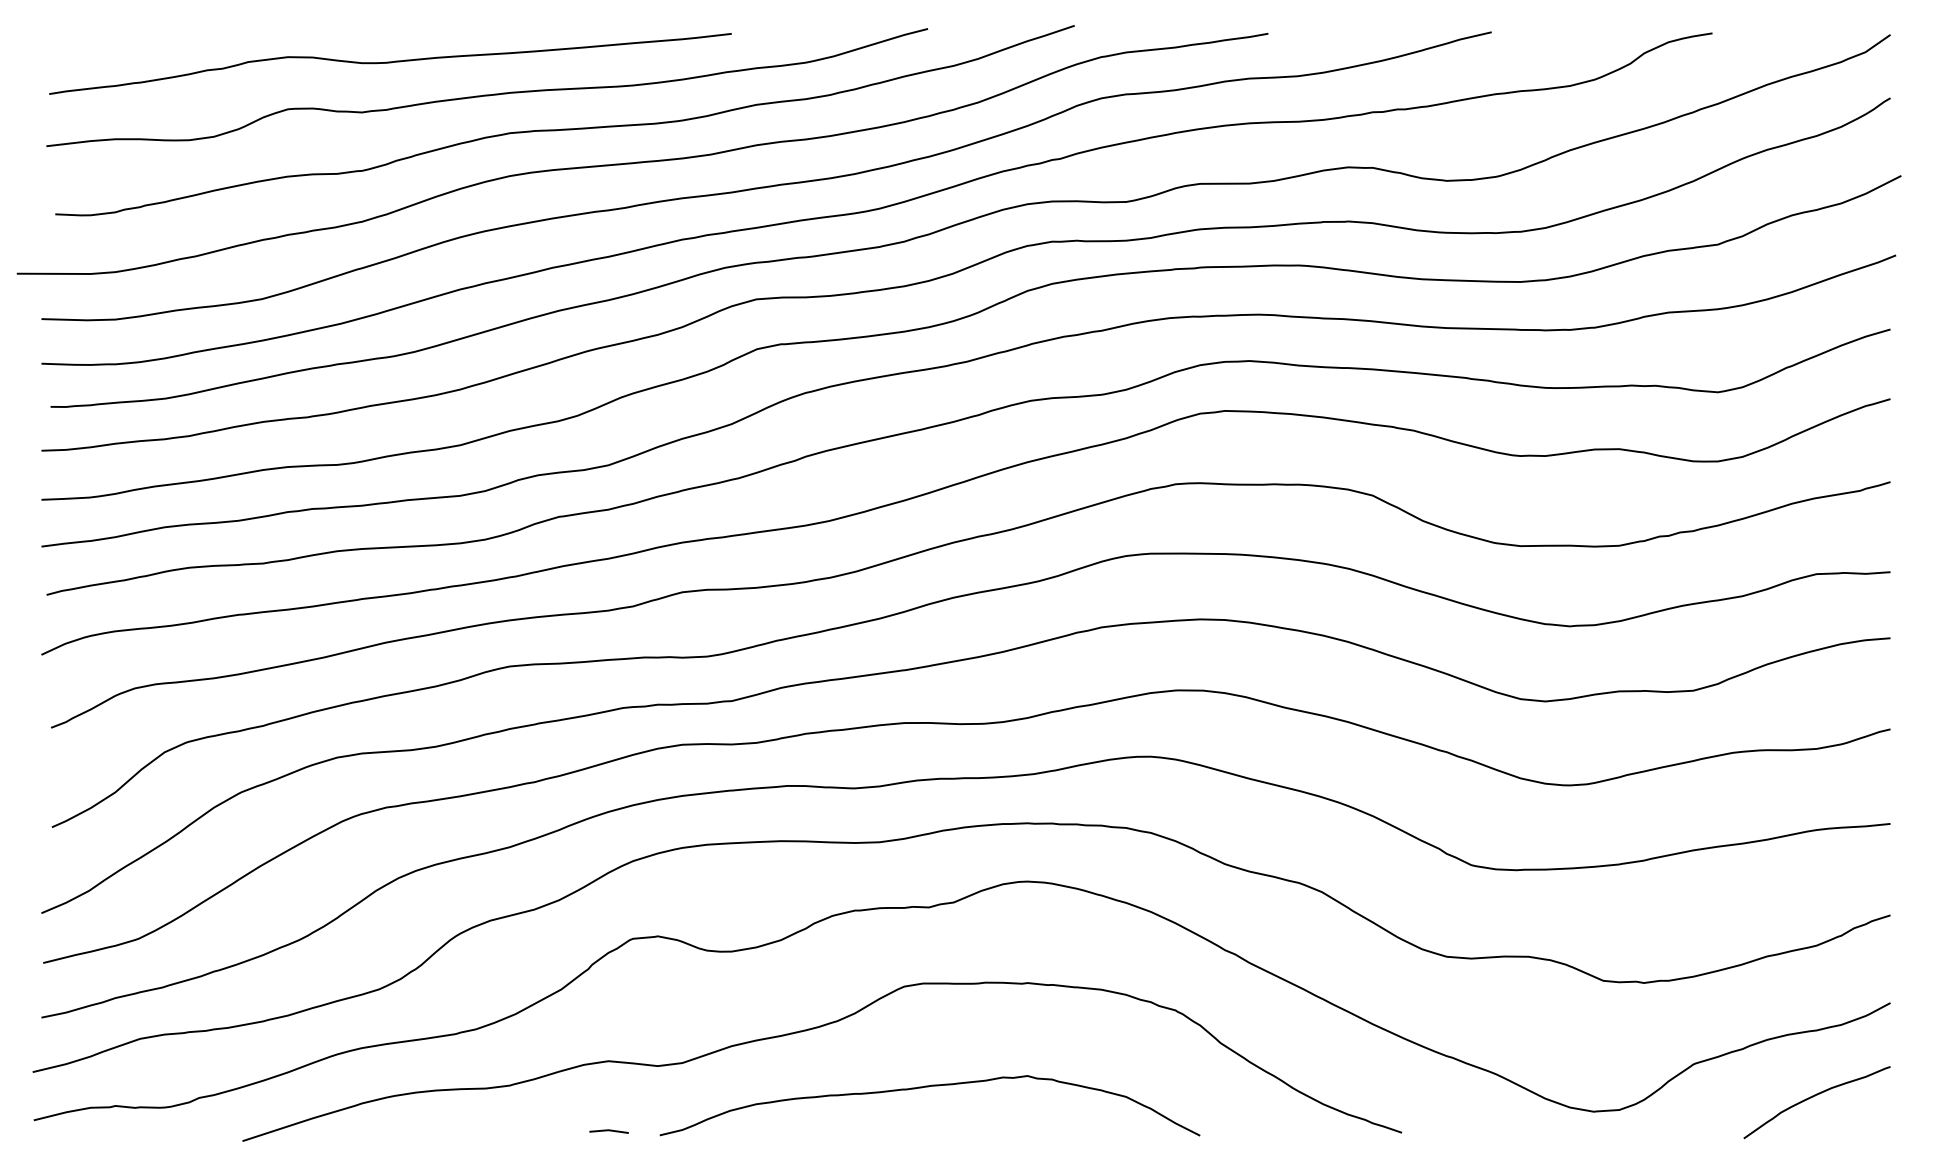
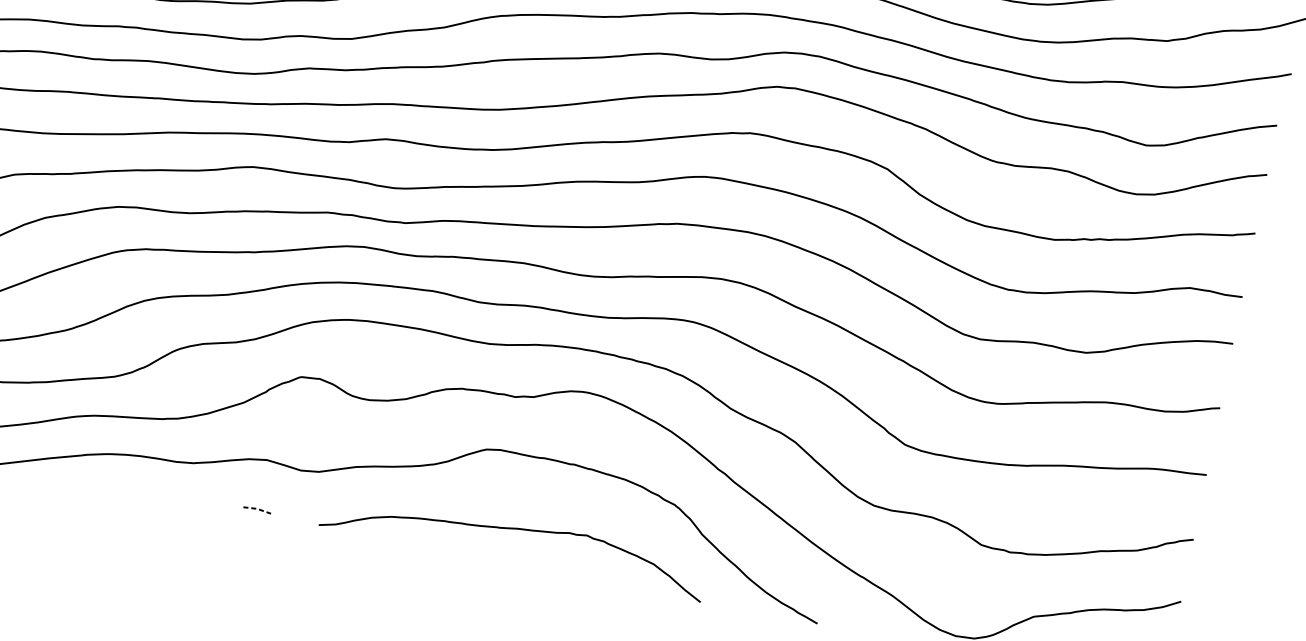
curve: (928, 1087) -> (515, 529), moved
line: (608, 1130) -> (257, 509), solid -> dashed

